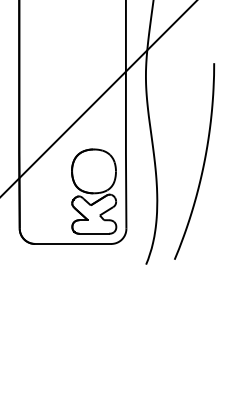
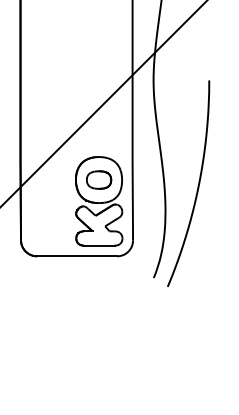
curve: (202, 163) -> (197, 185), moved
part: (94, 170) -> (99, 179), added

